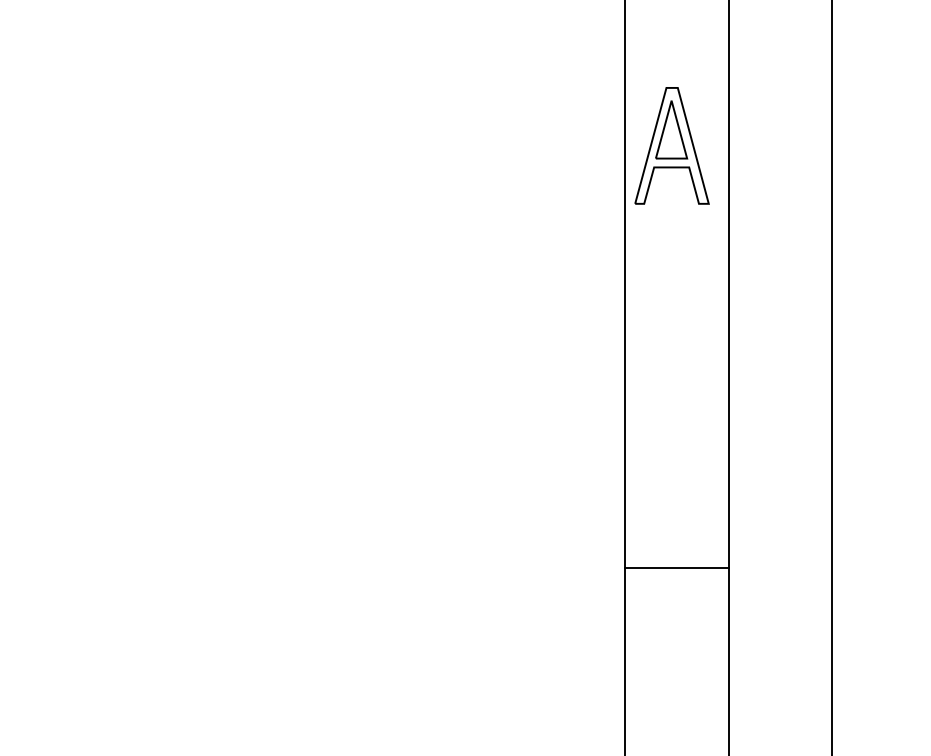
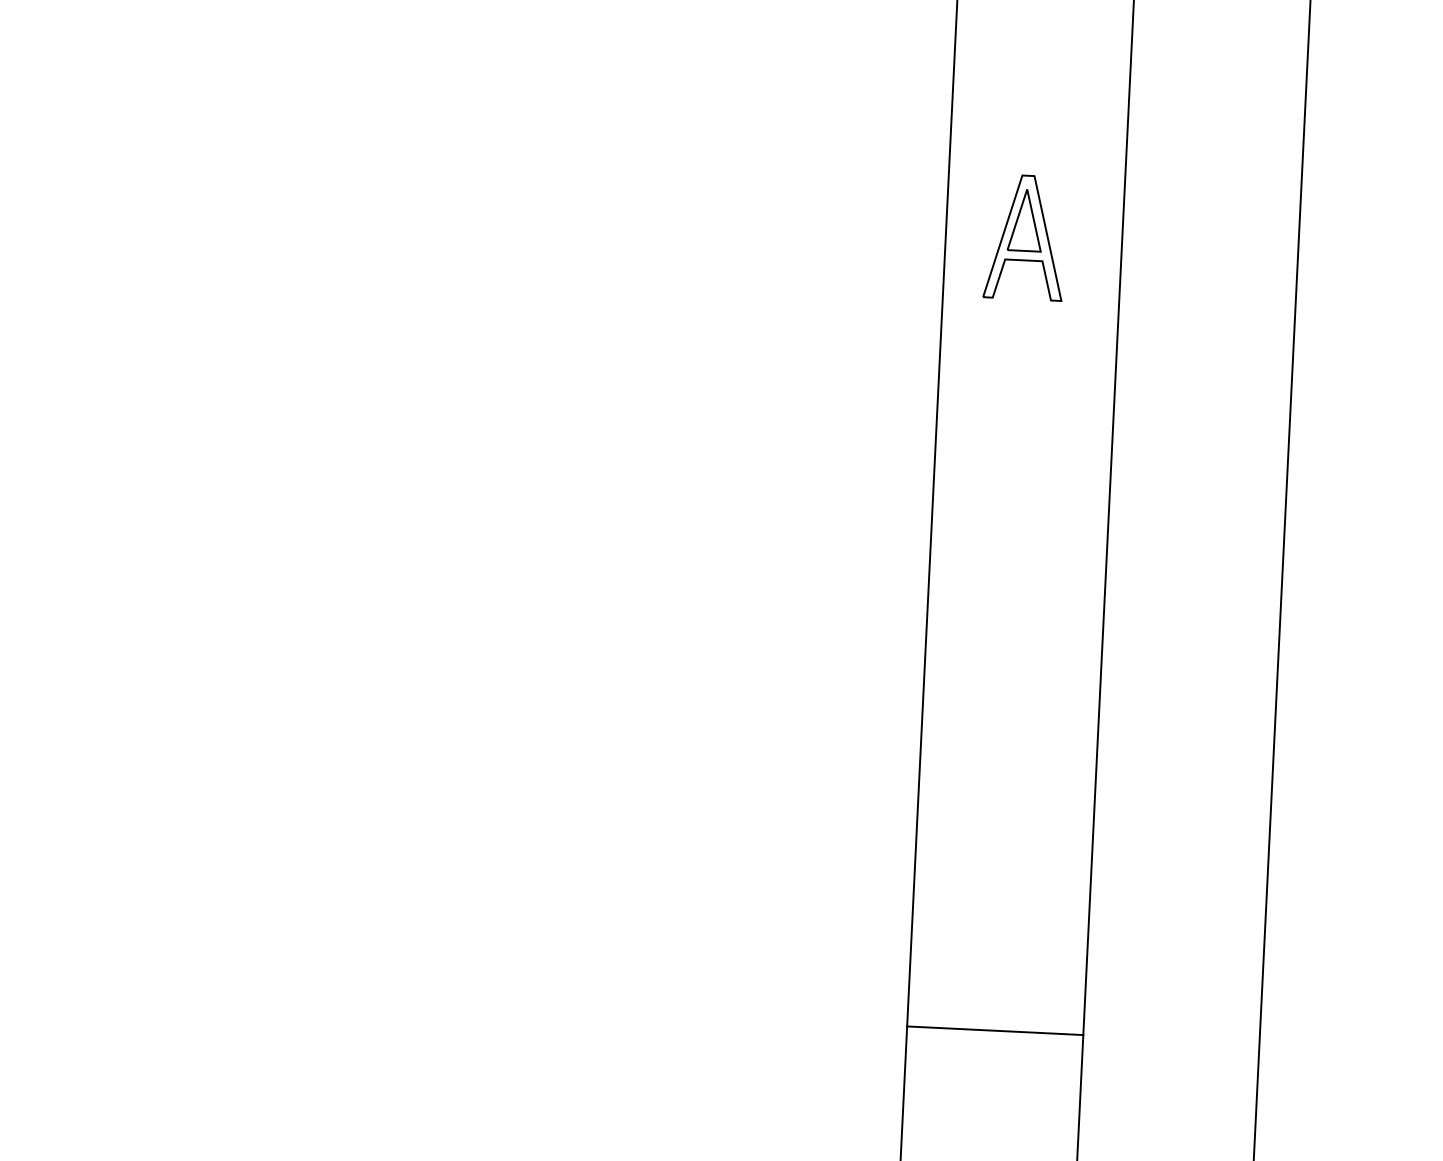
part: (671, 146) -> (1024, 238), size x0.62
line: (676, 567) -> (994, 1030), moved

